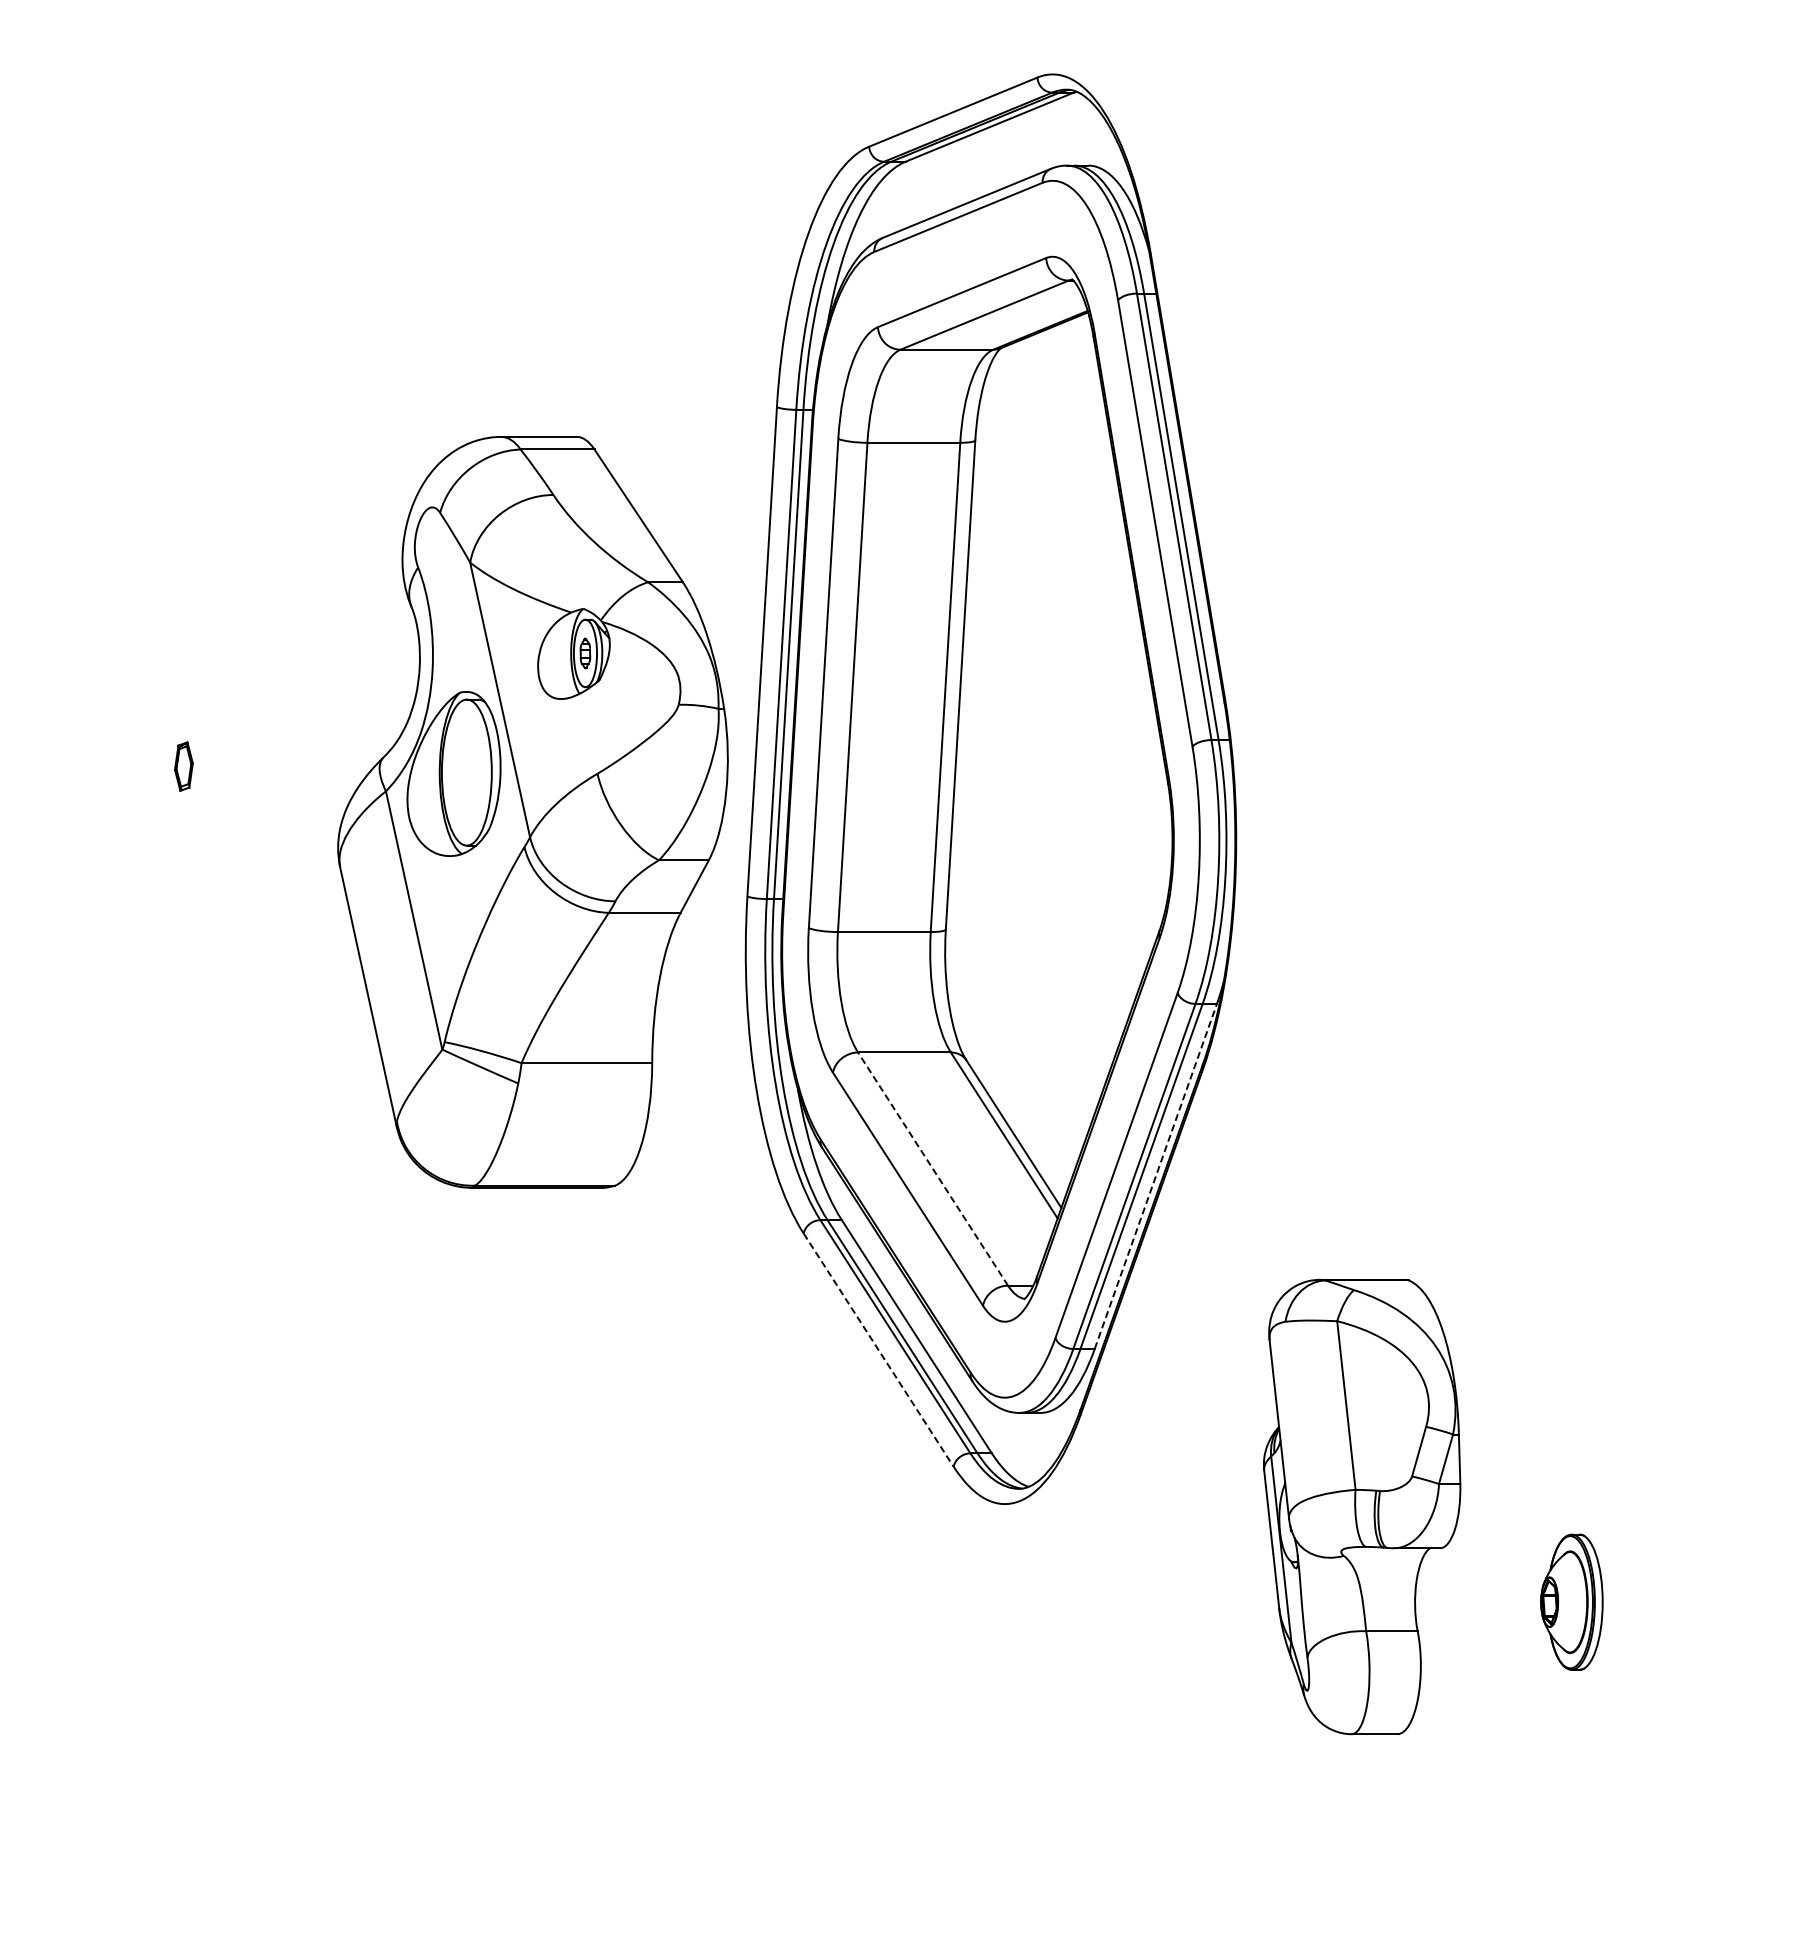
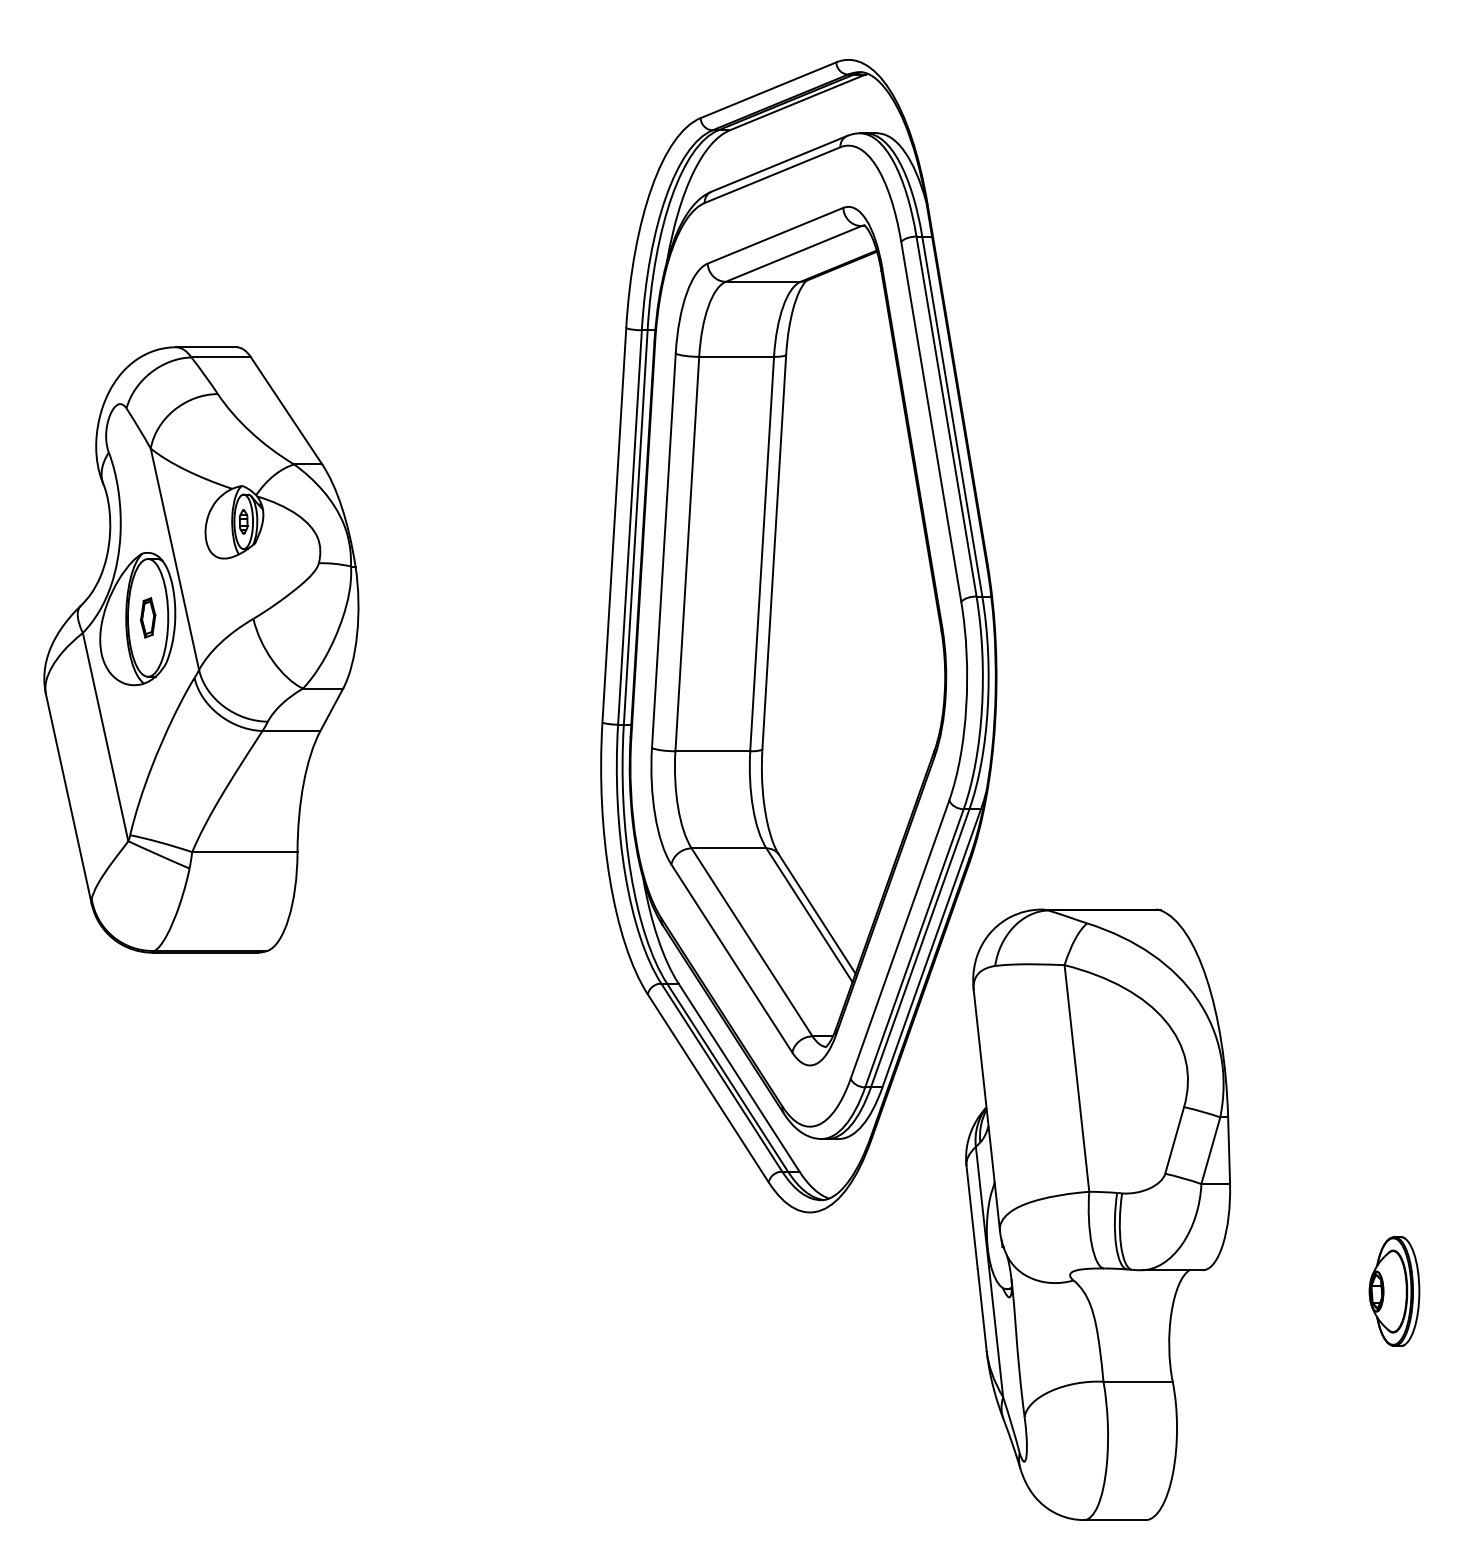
part: (532, 812) -> (201, 650), moved
line: (933, 1169) -> (752, 942), dashed -> solid
line: (1156, 1175) -> (932, 947), dashed -> solid
line: (878, 1350) -> (708, 1088), dashed -> solid
part: (1361, 1506) -> (1097, 1214), size x1.67
part: (1571, 1601) -> (1394, 1291), moved

